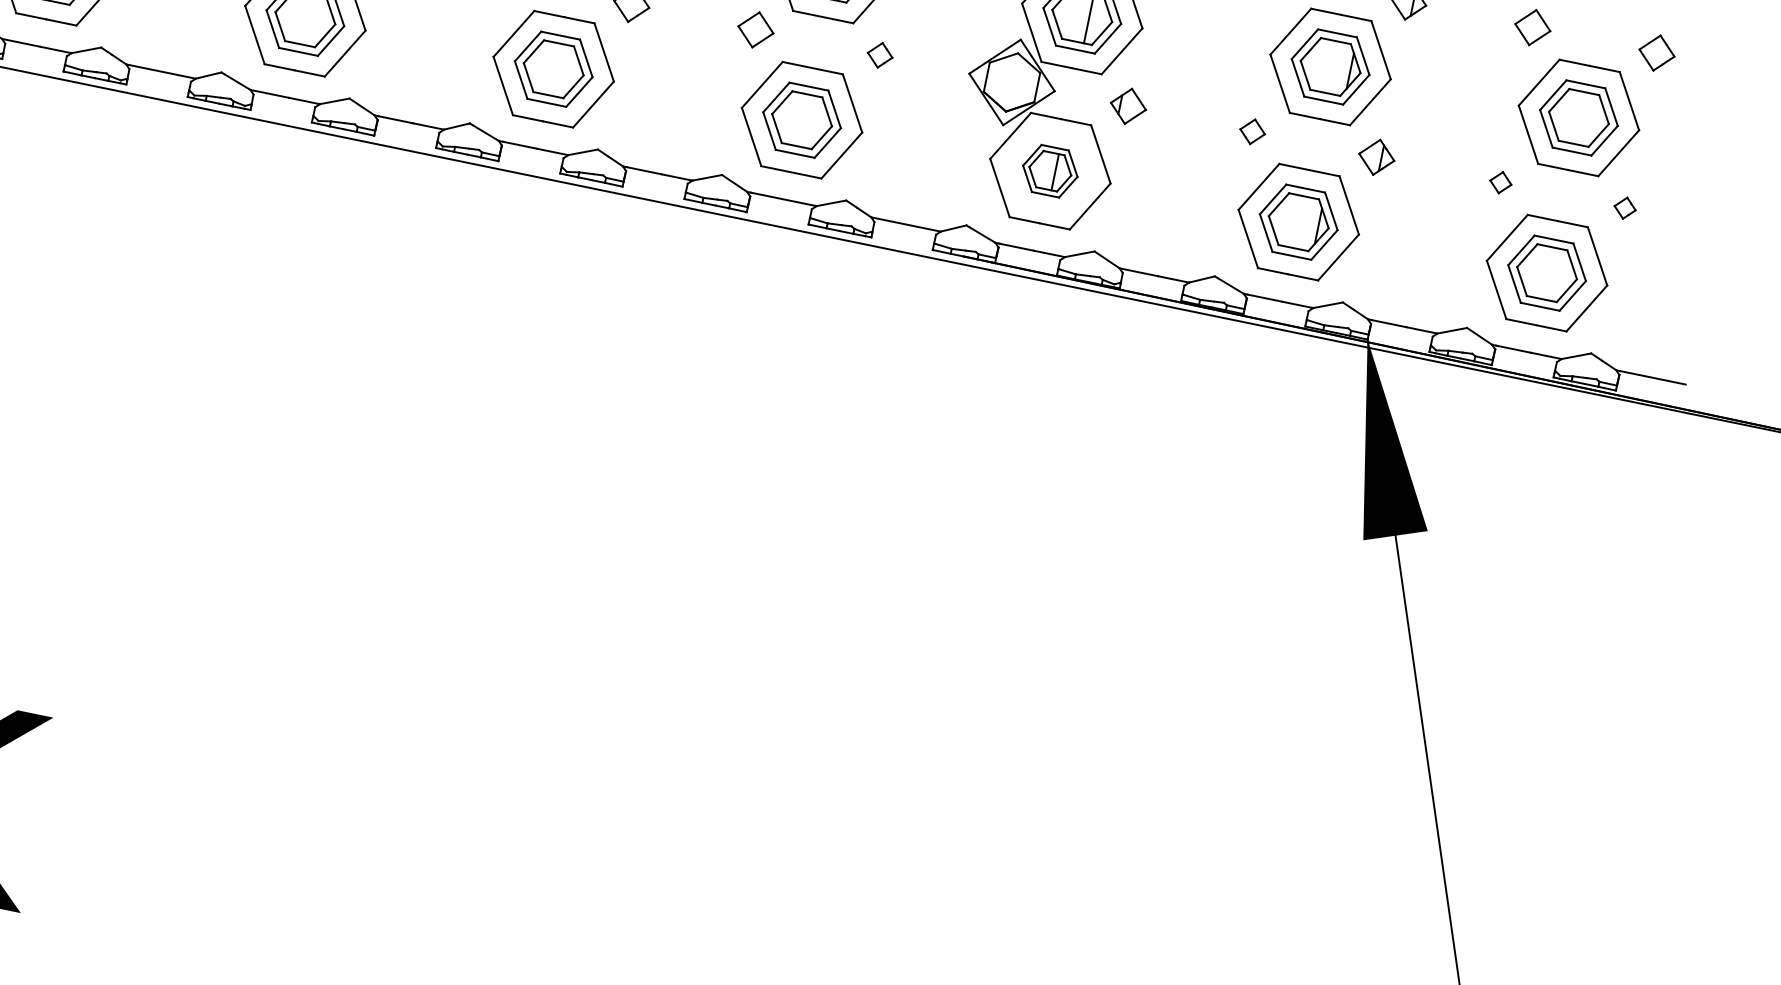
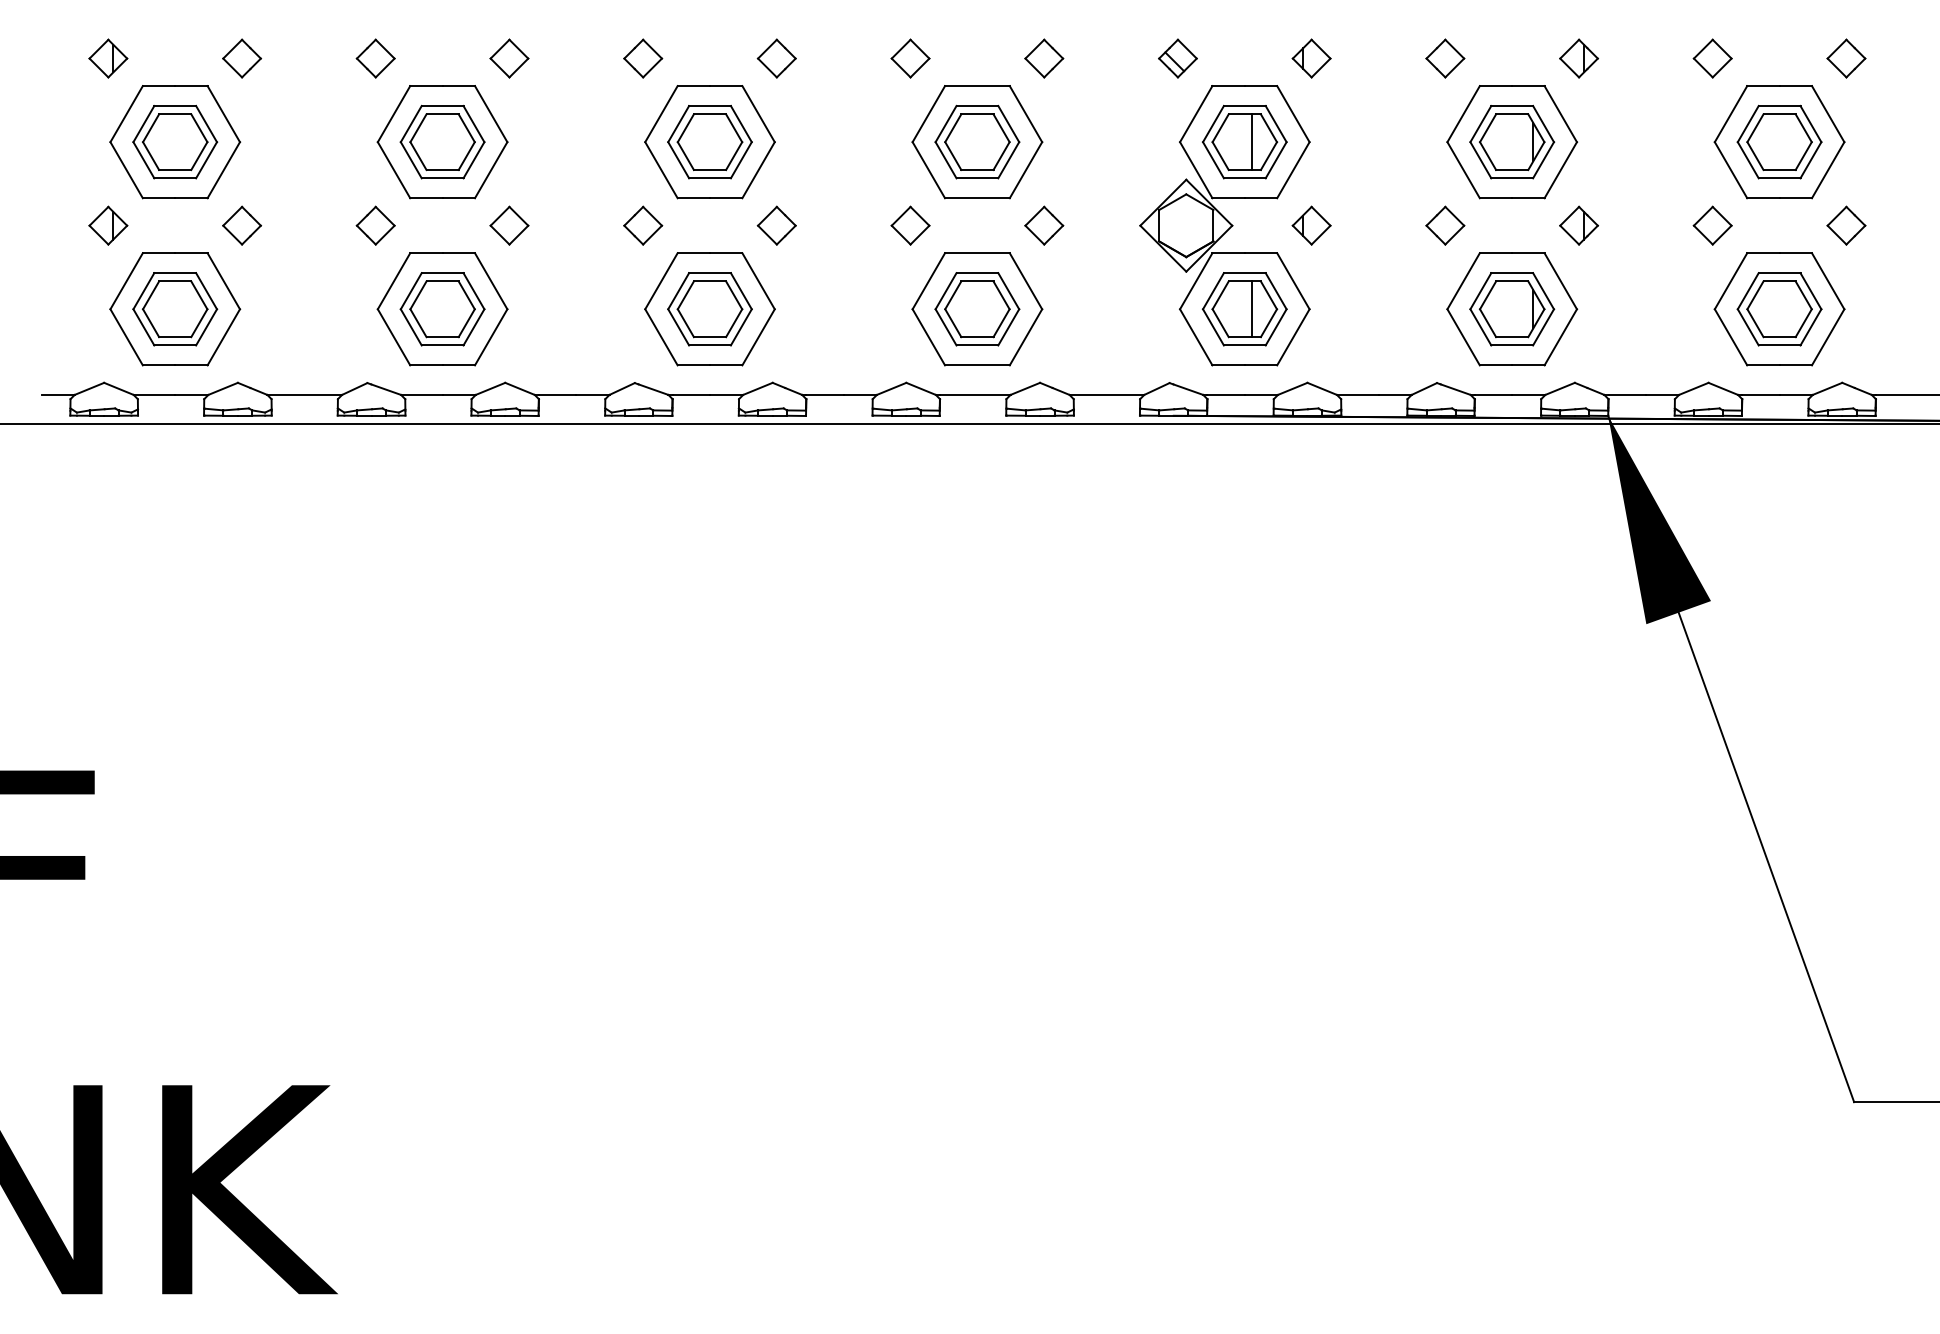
part: (880, 55) -> (1044, 225), size x1.43
part: (1252, 131) -> (1445, 225), size x1.43
part: (1050, 171) -> (1244, 309), size x1.43
part: (1500, 182) -> (1712, 225), size x1.67
part: (1625, 208) -> (1846, 225), size x1.67

